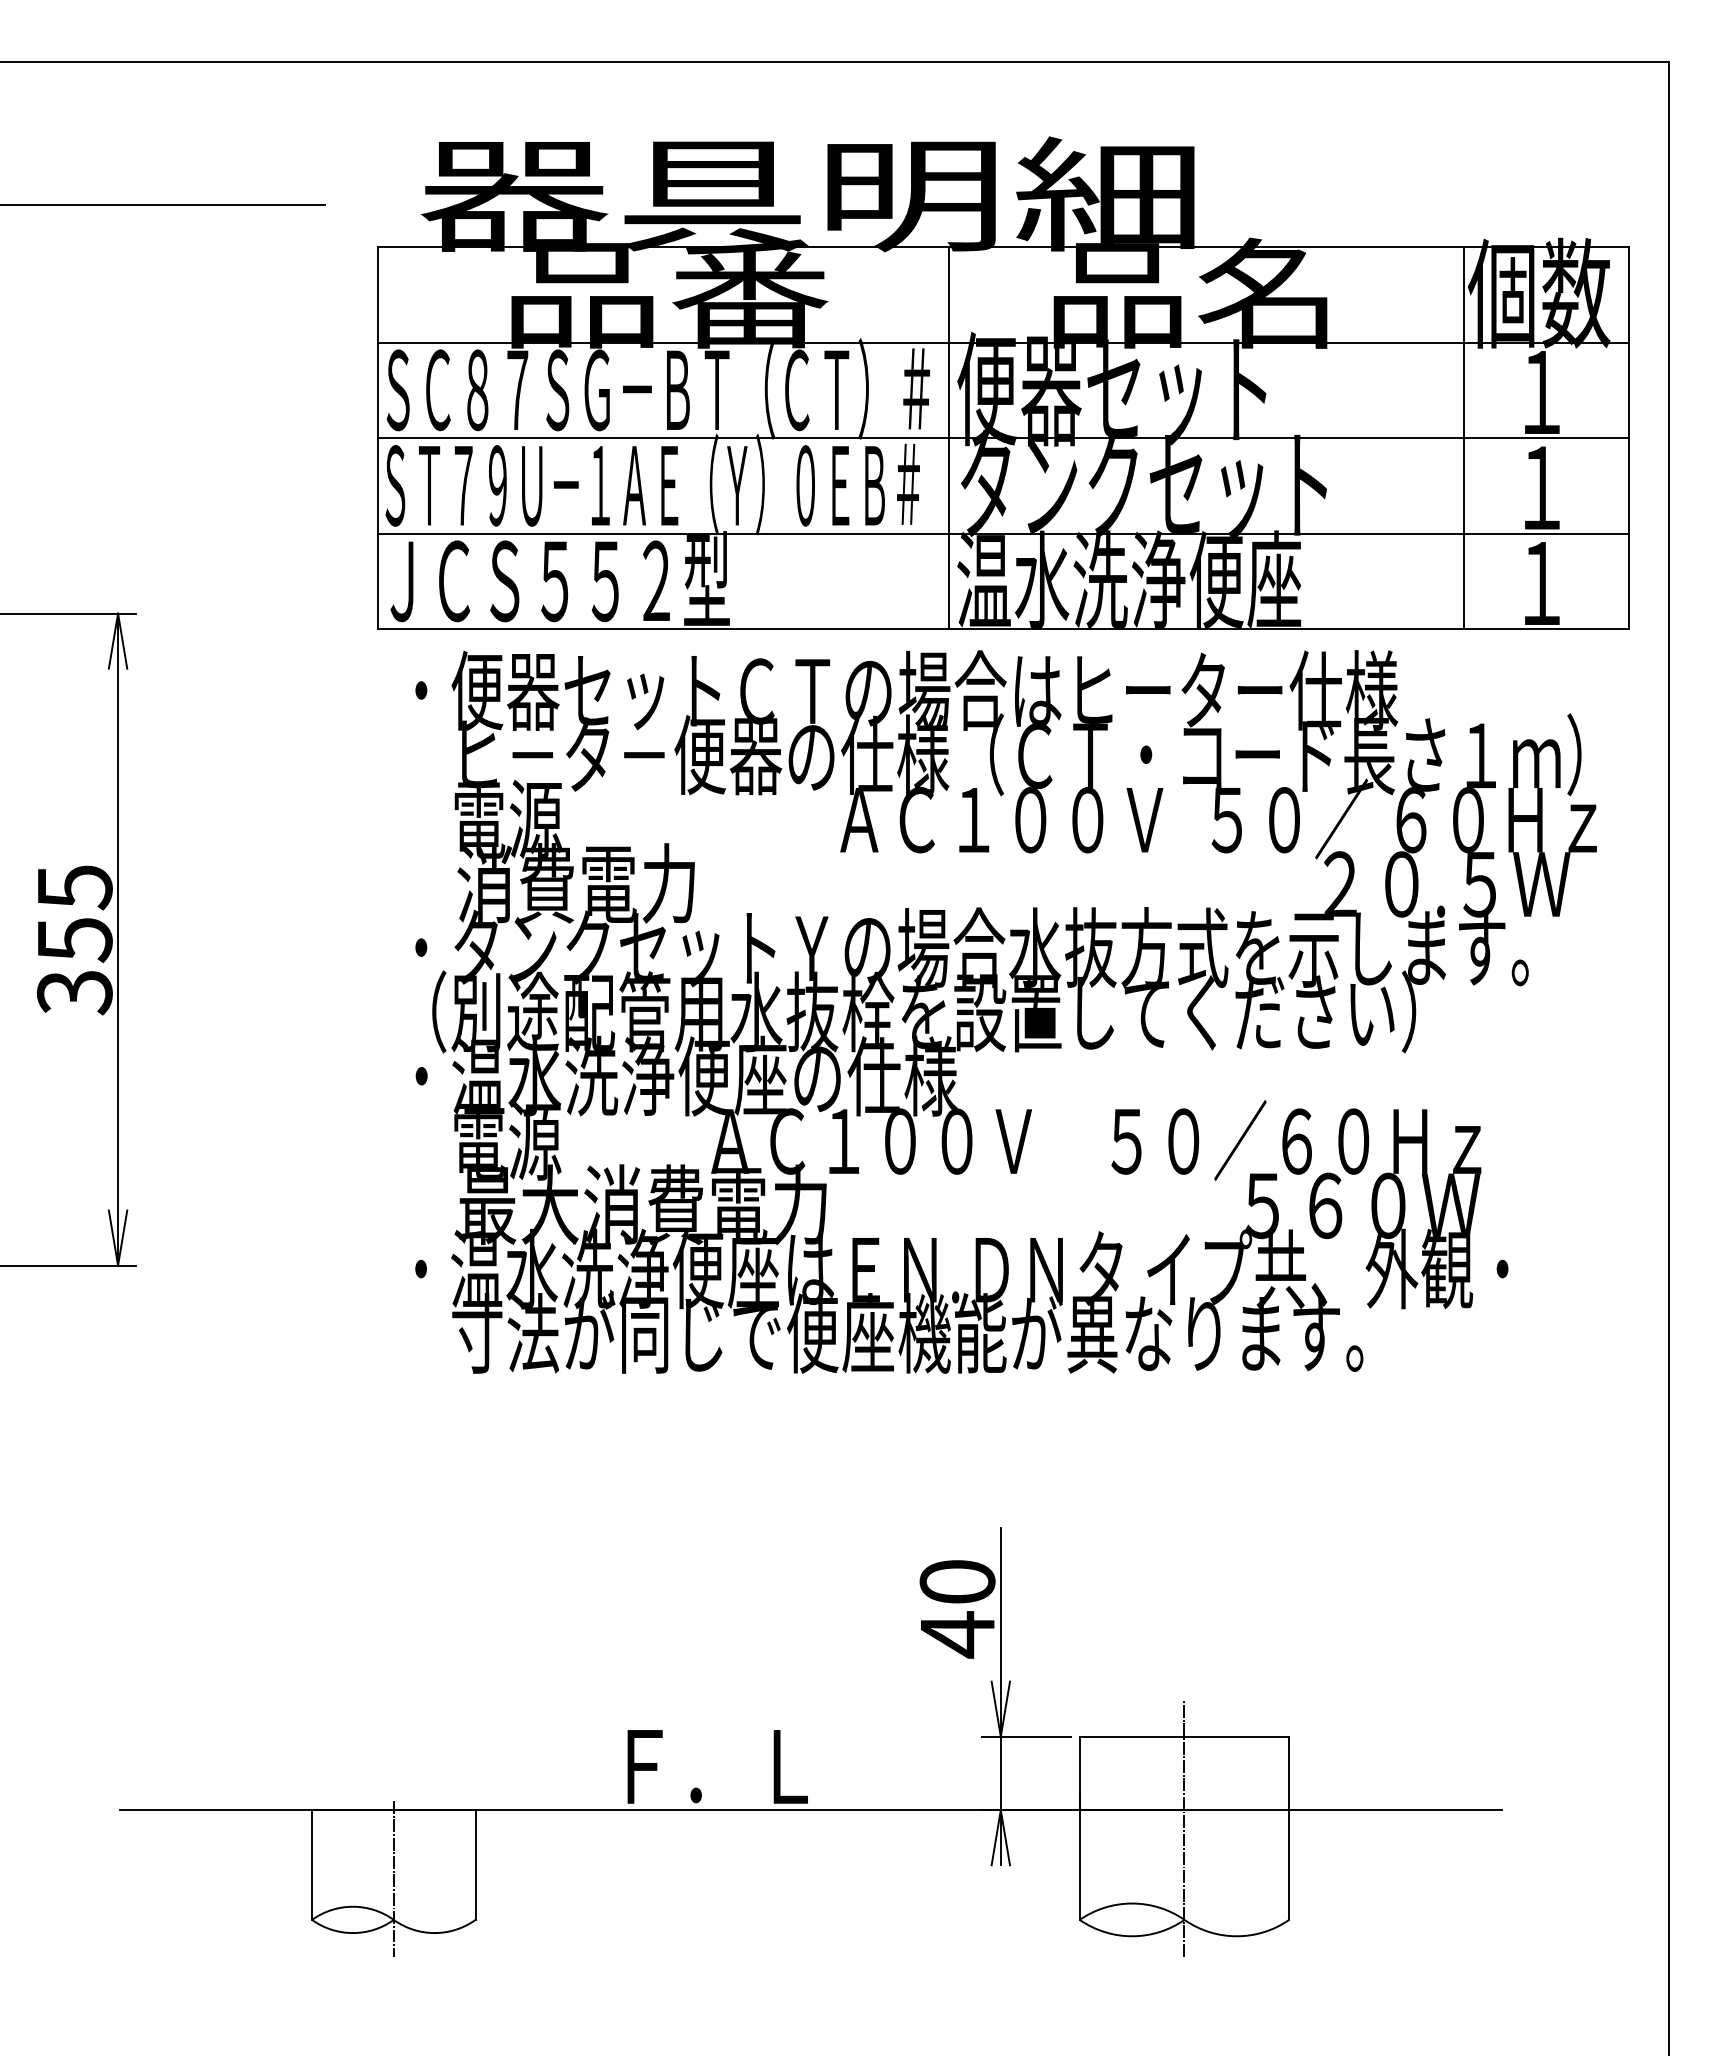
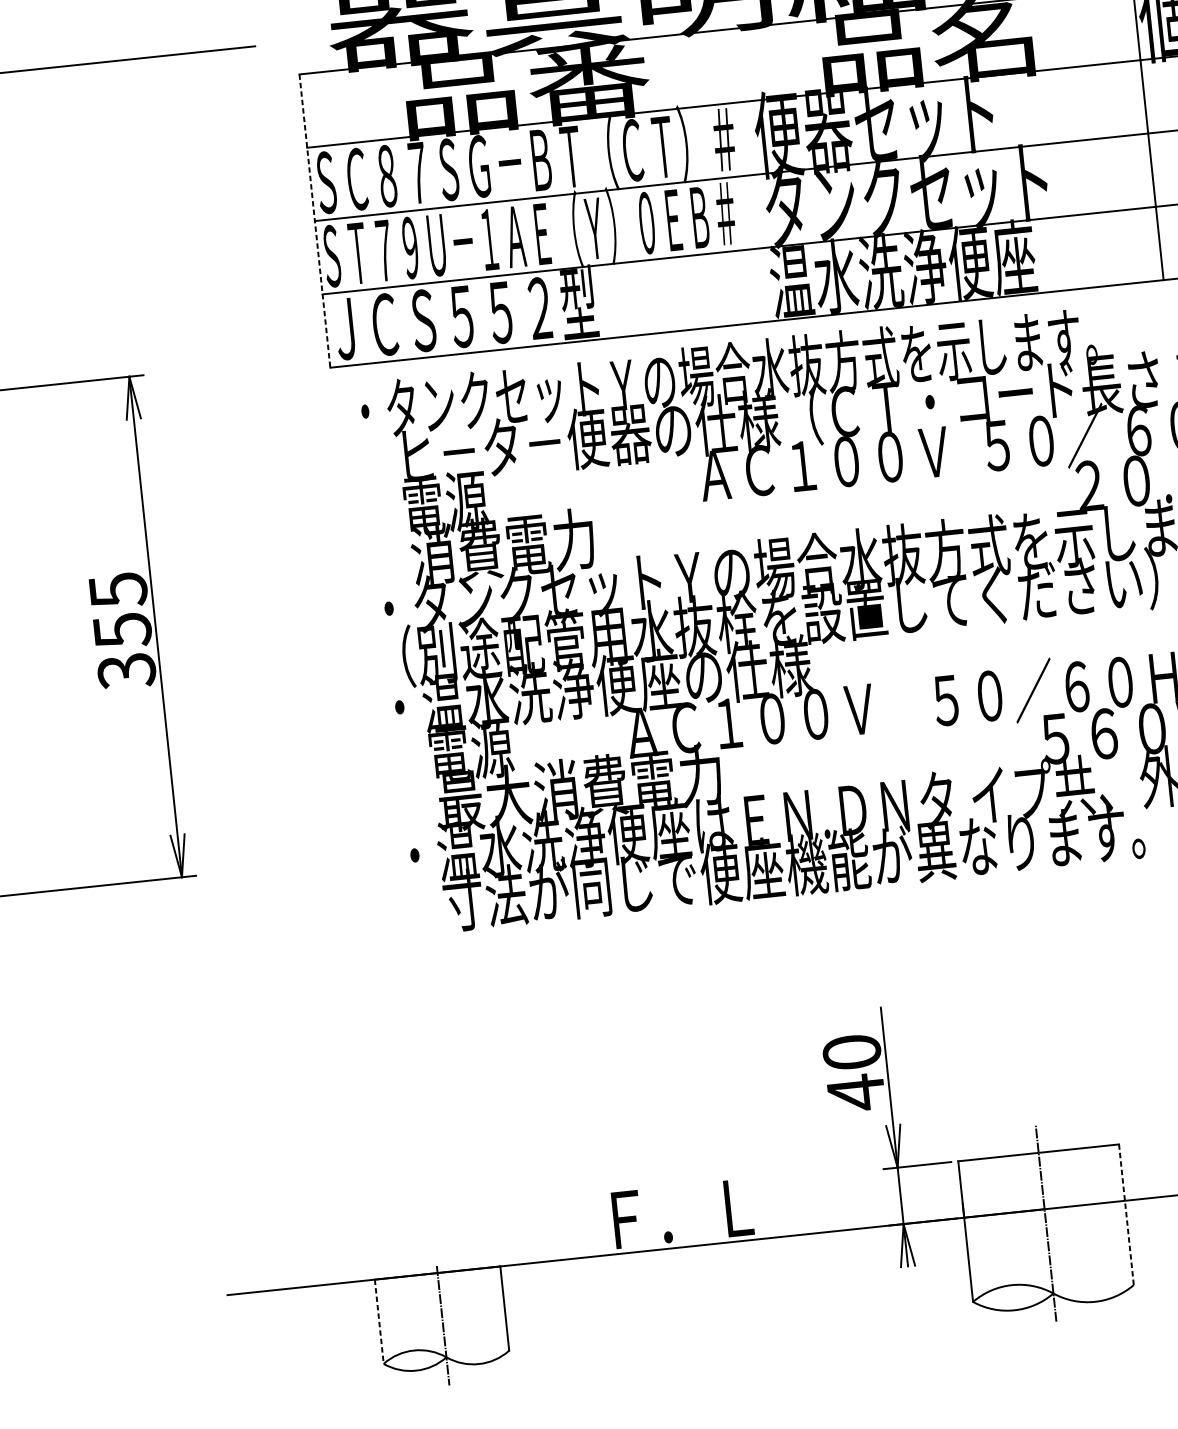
line: (378, 438) -> (315, 221), solid -> dashed
line: (949, 438) -> (753, 175), removed
text: (905, 689) -> (740, 371), ・便器セットＣＴの場合はヒーター仕様 -> ・タンクセットＹの場合水抜方式を示します。
line: (1289, 1828) -> (1126, 1214), solid -> dashed
line: (312, 1865) -> (379, 1322), solid -> dashed

